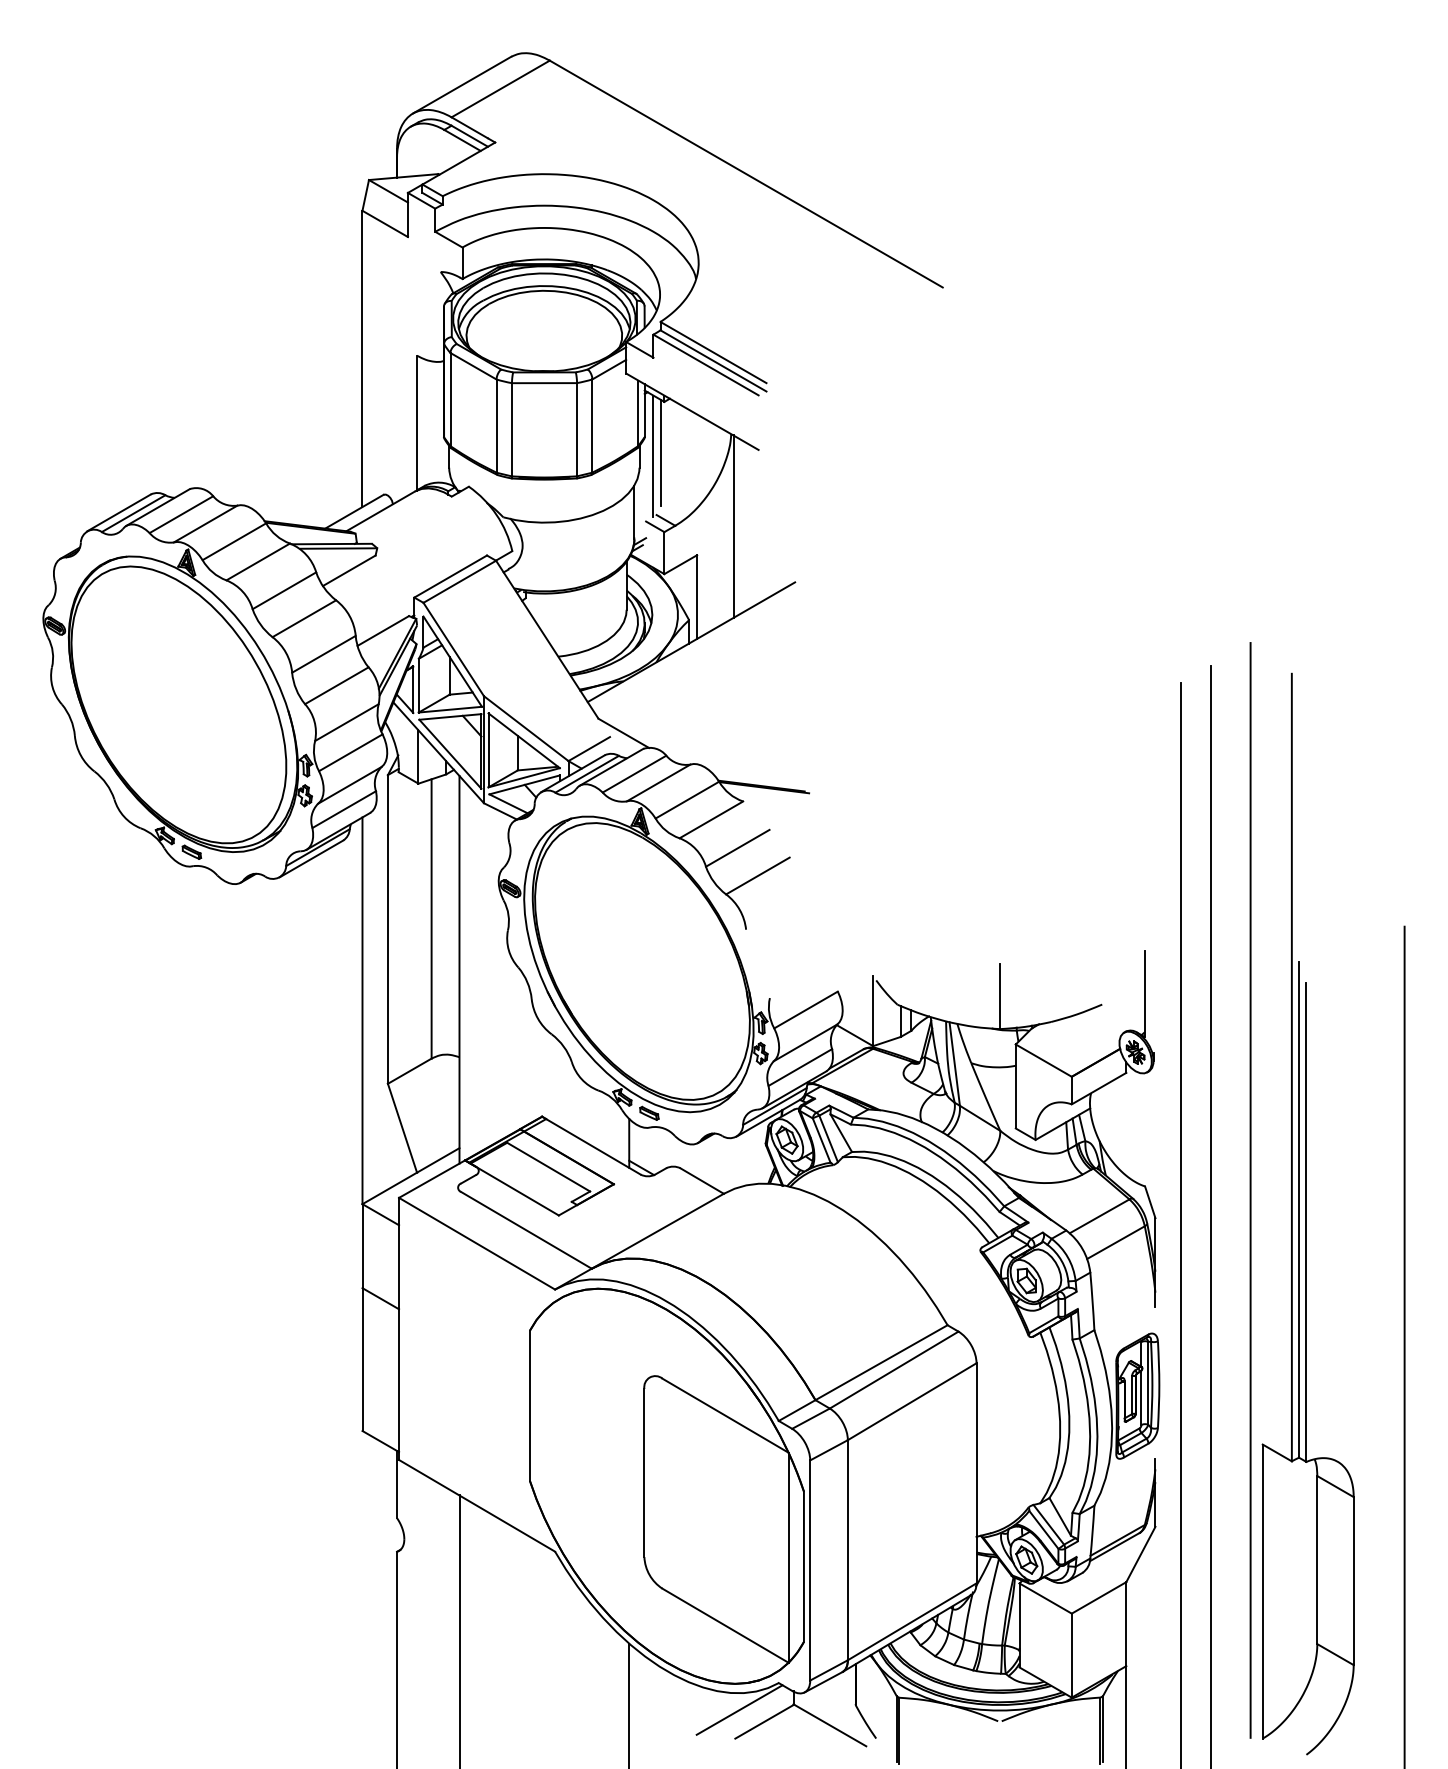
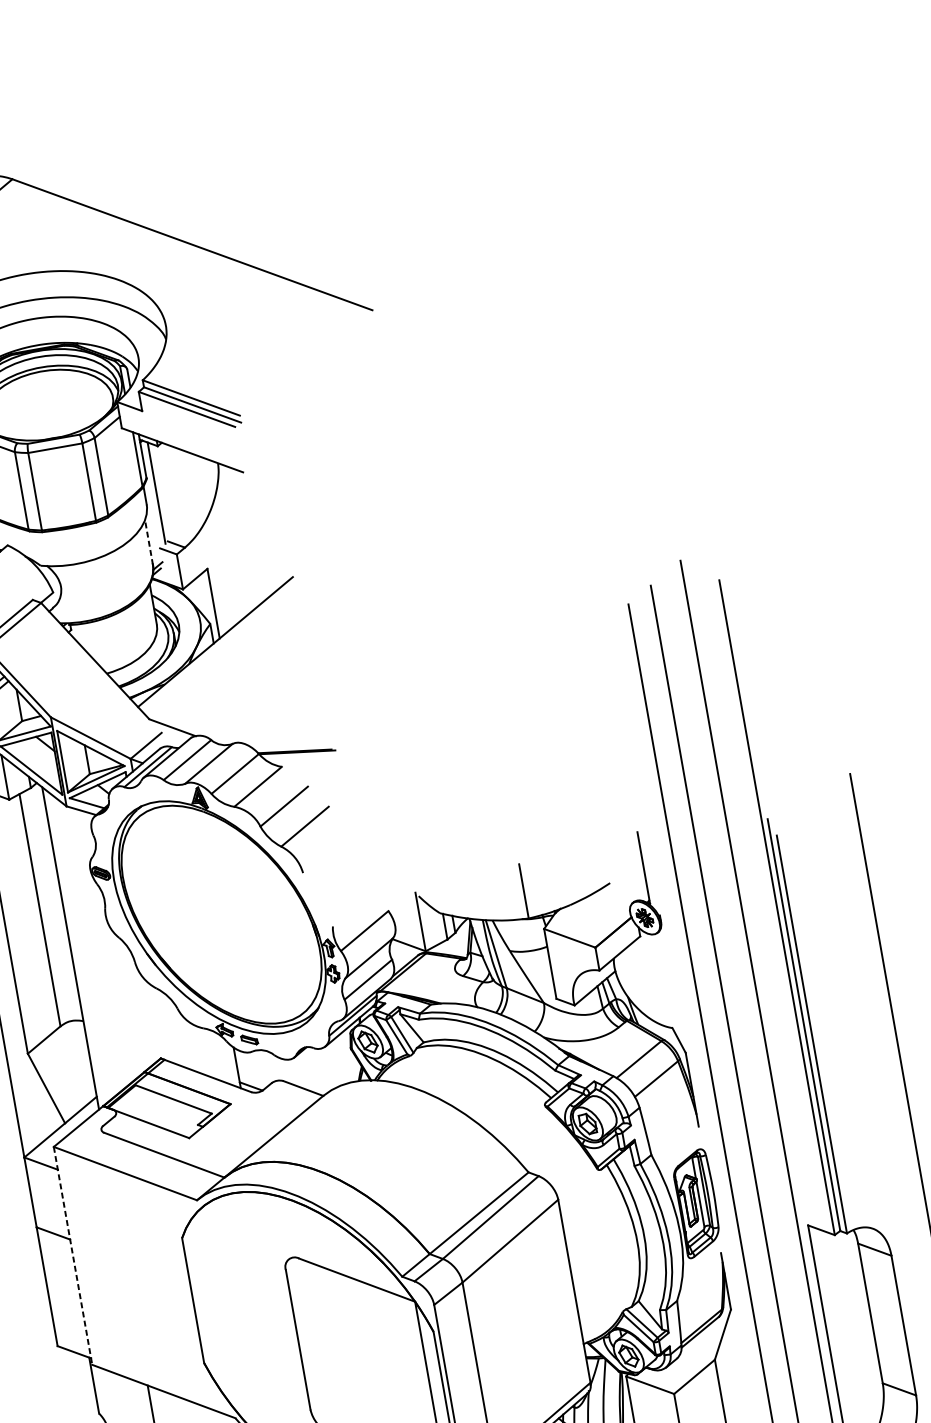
line: (660, 452) -> (161, 488), removed
line: (634, 512) -> (149, 542), solid -> dashed
line: (733, 526) -> (233, 539), removed
line: (399, 1329) -> (73, 1256), solid -> dashed

